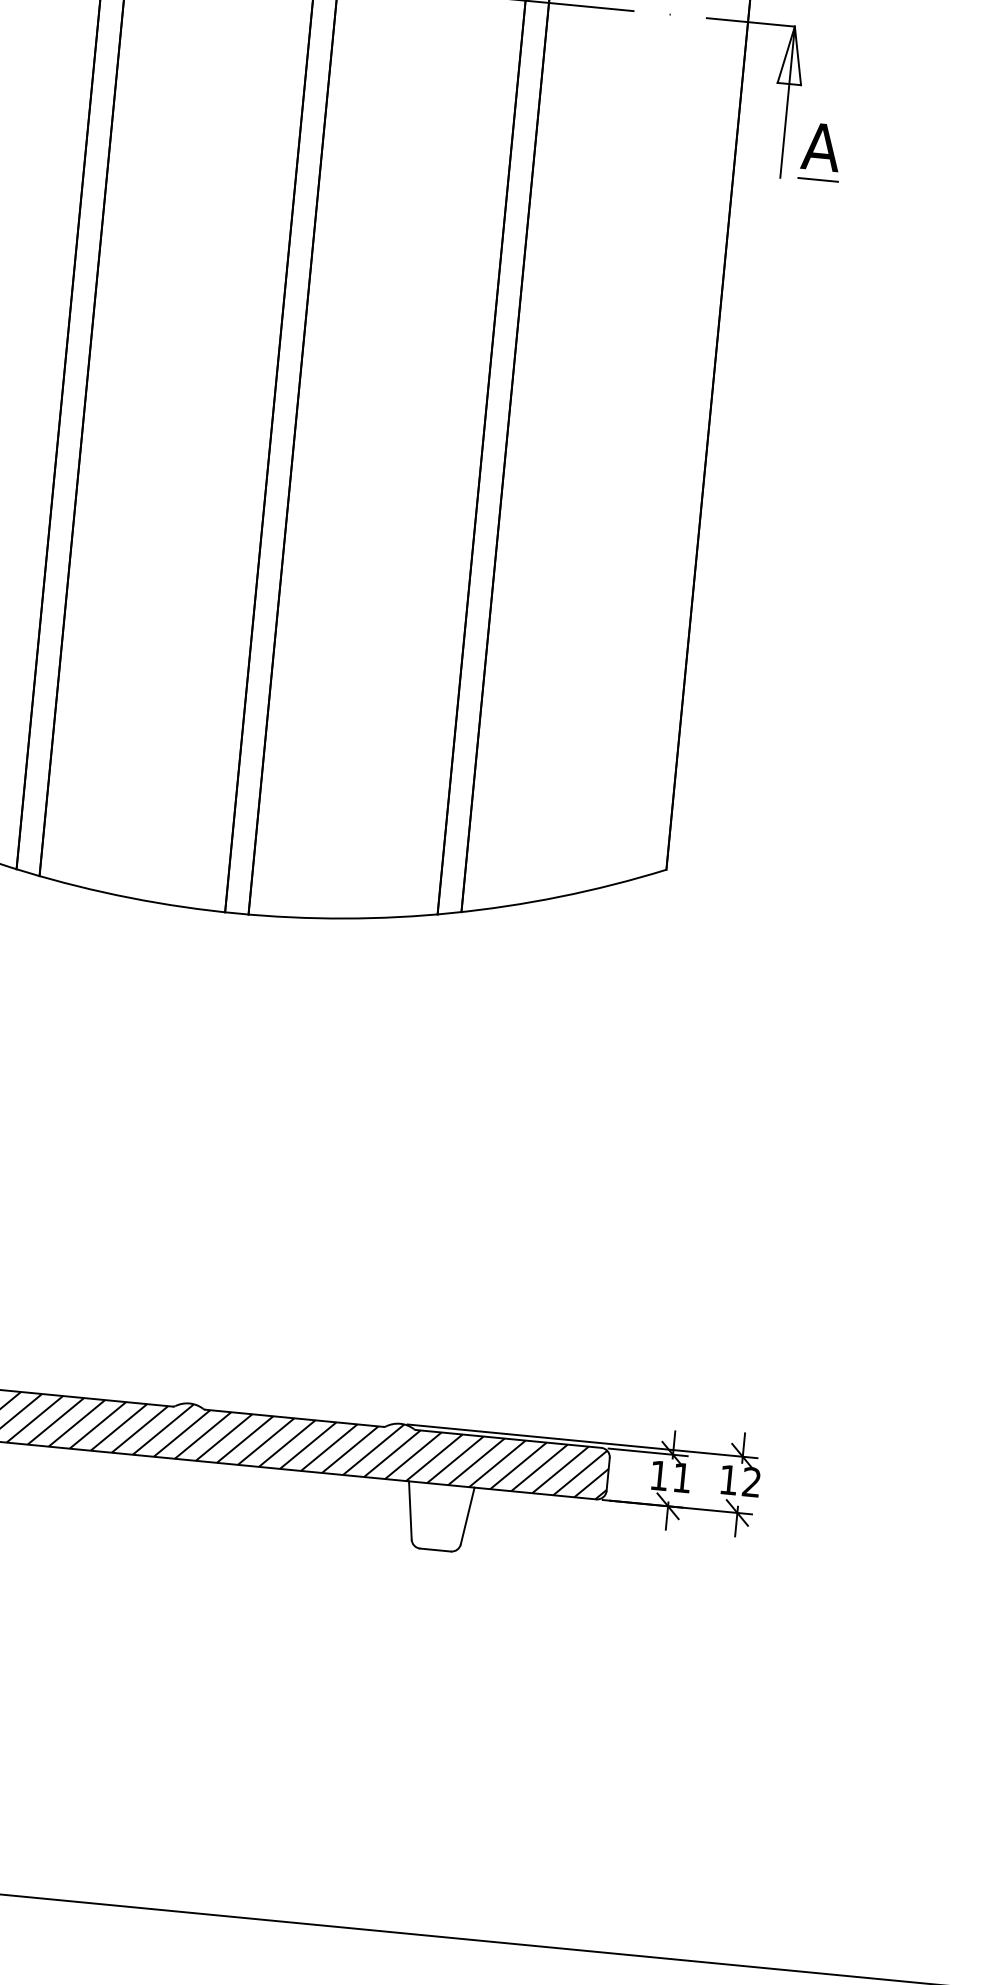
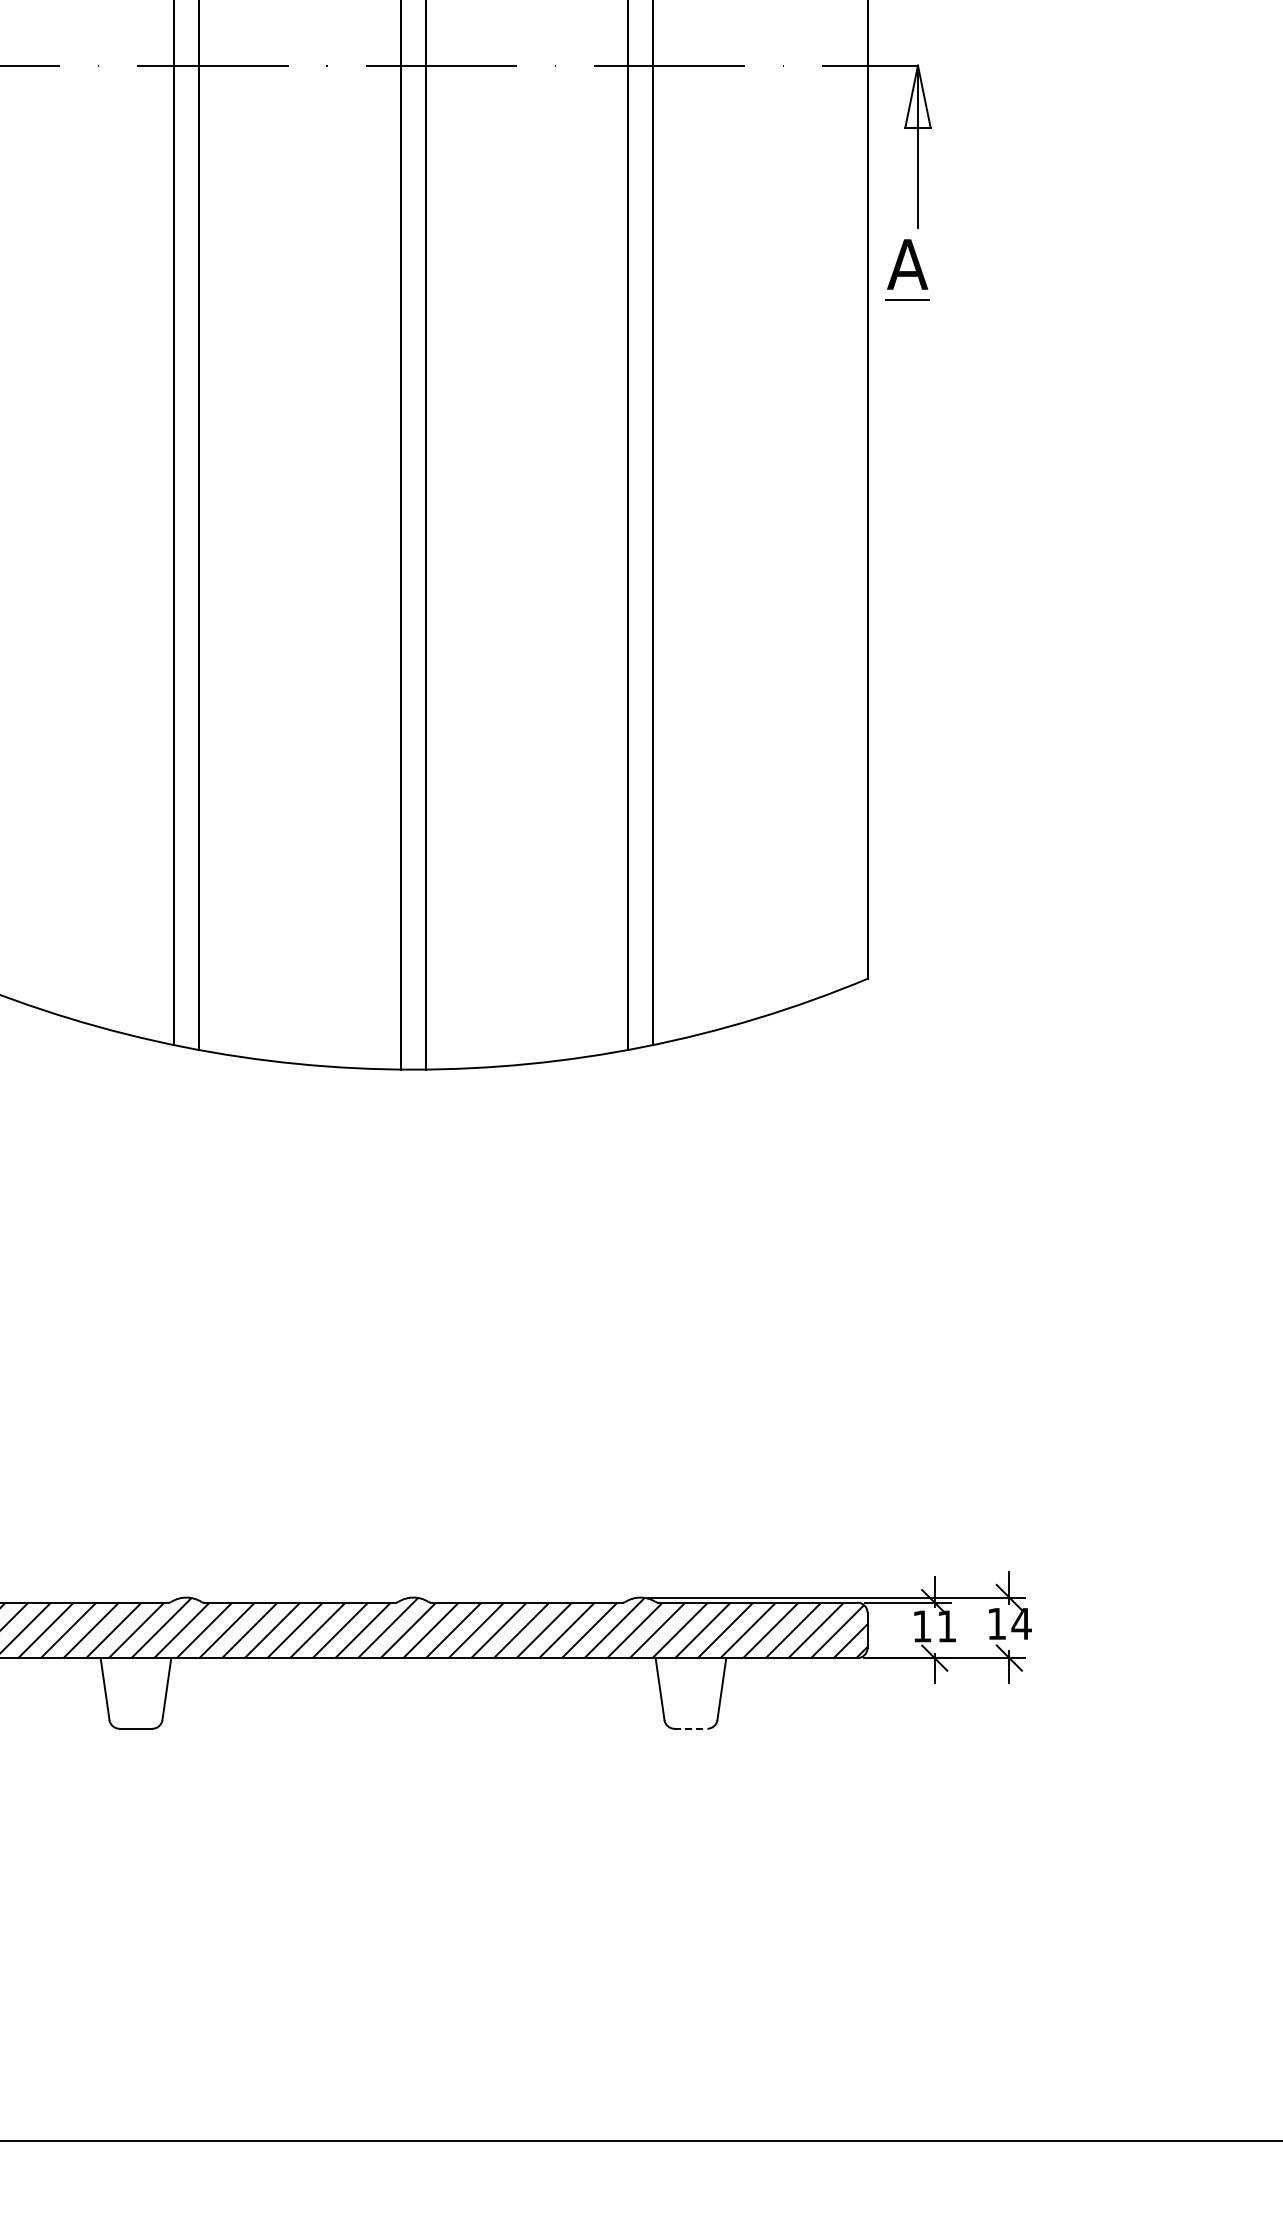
part: (820, 151) -> (907, 269), moved
text: (751, 1481) -> (1021, 1623), 12 -> 14
line: (436, 1549) -> (691, 1728), solid -> dashed

